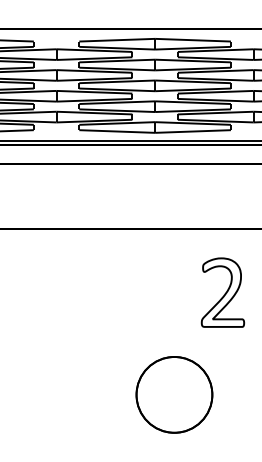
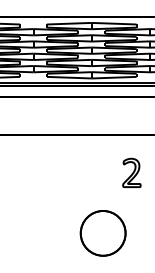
part: (222, 291) -> (131, 172), size x0.7

